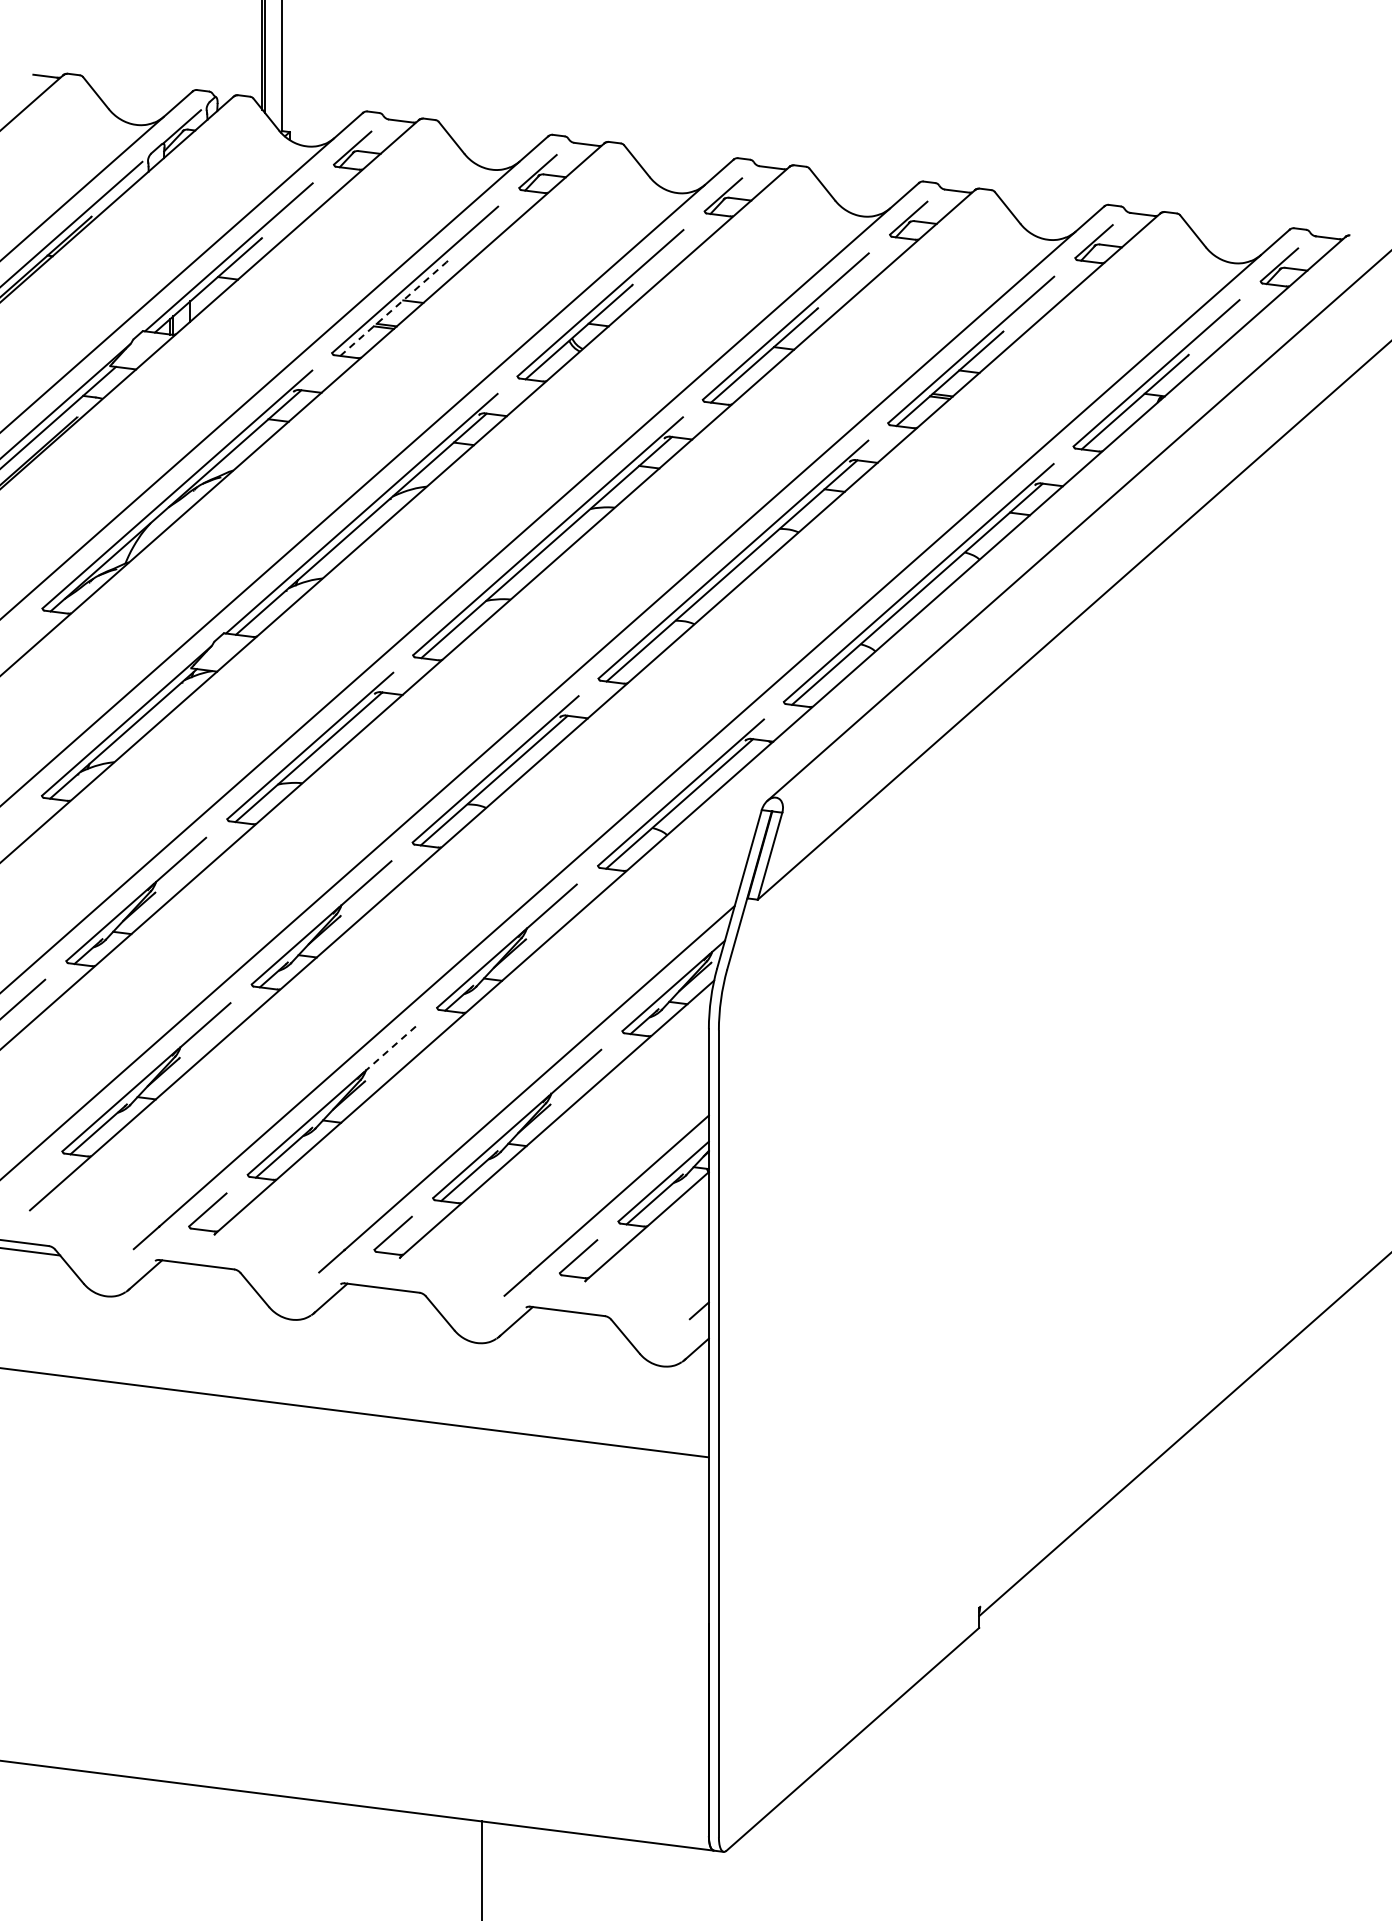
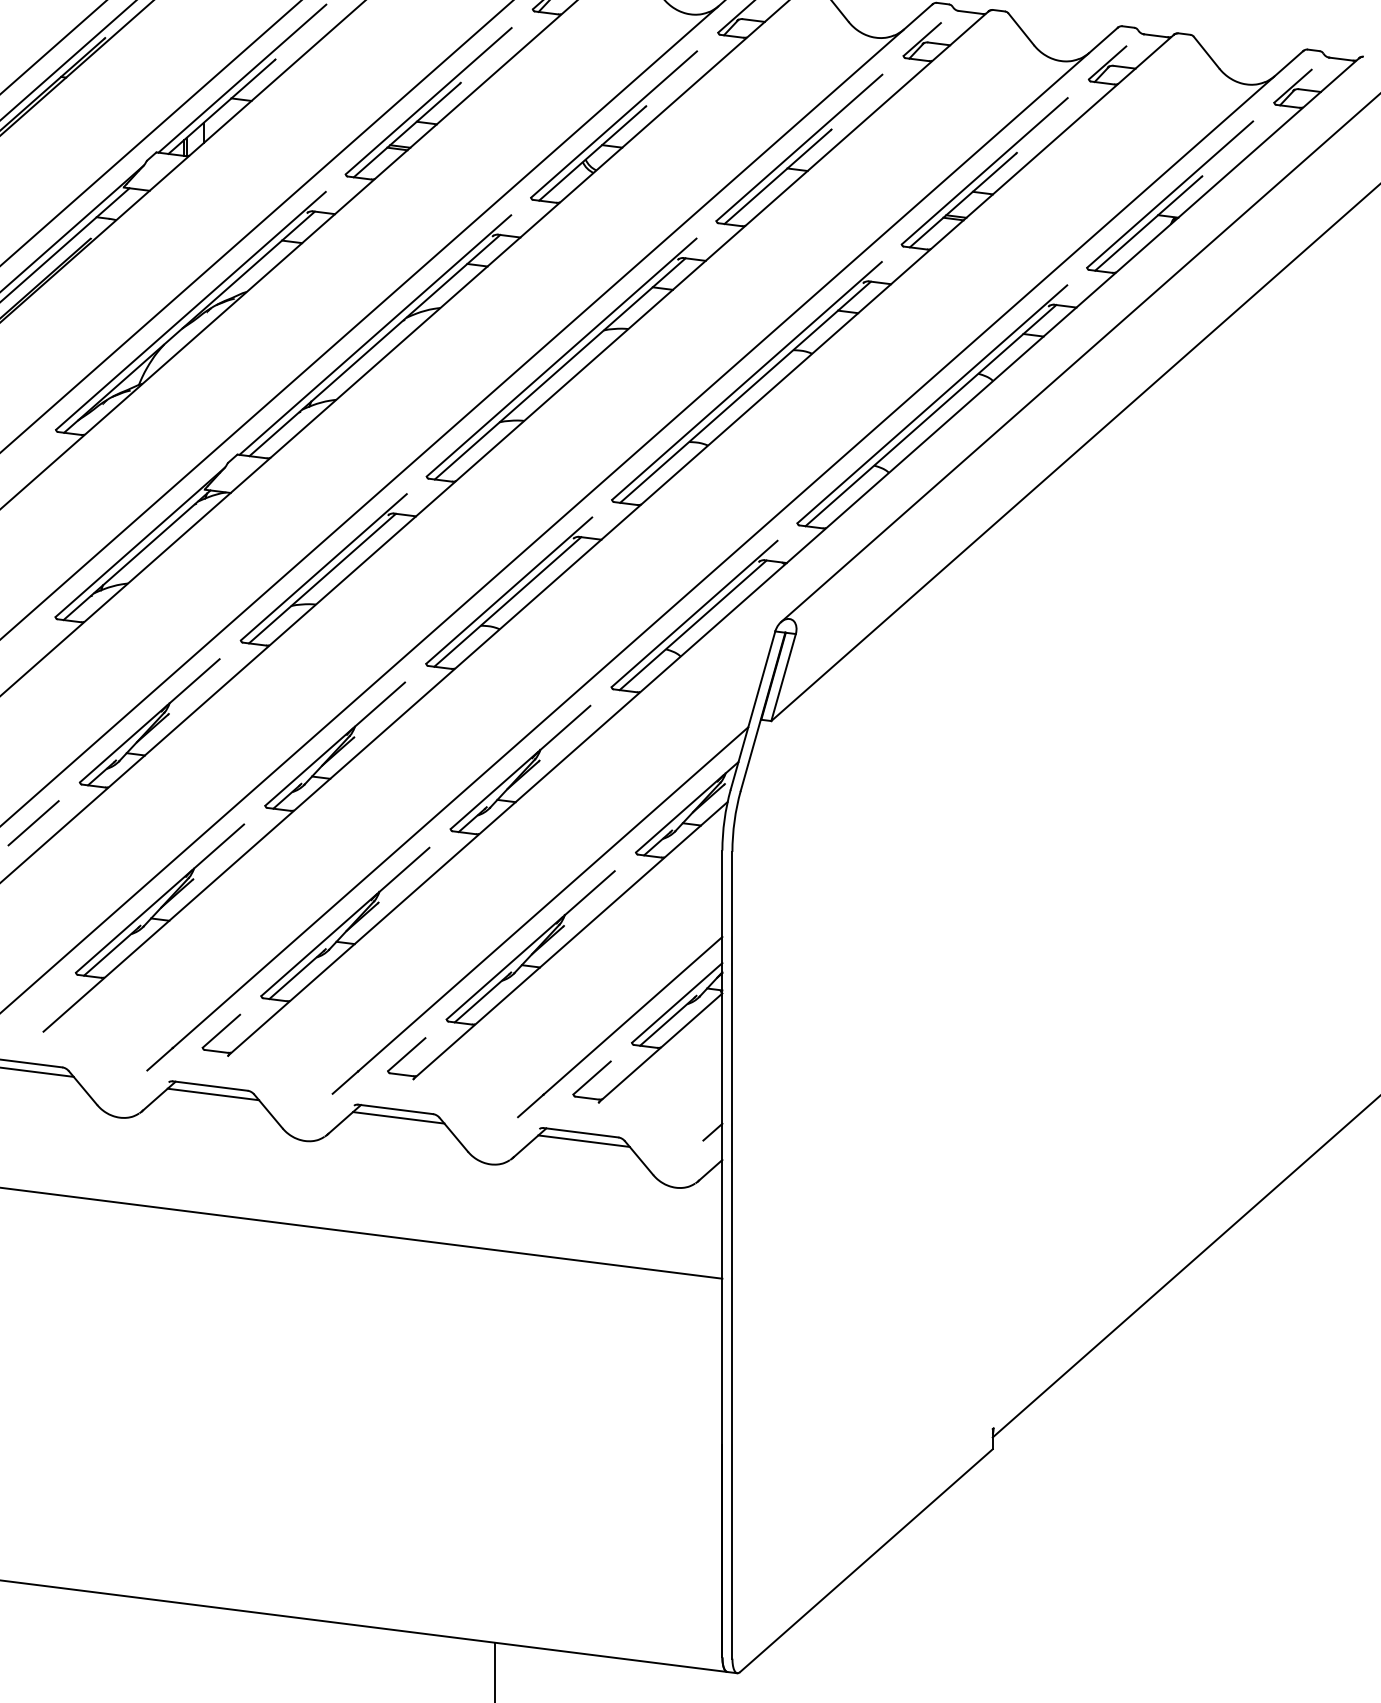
line: (393, 309) -> (407, 130), dashed -> solid
line: (390, 1048) -> (404, 869), dashed -> solid
line: (199, 1272) -> (213, 1093), added
line: (384, 1296) -> (398, 1117), added
line: (570, 1319) -> (584, 1140), added

